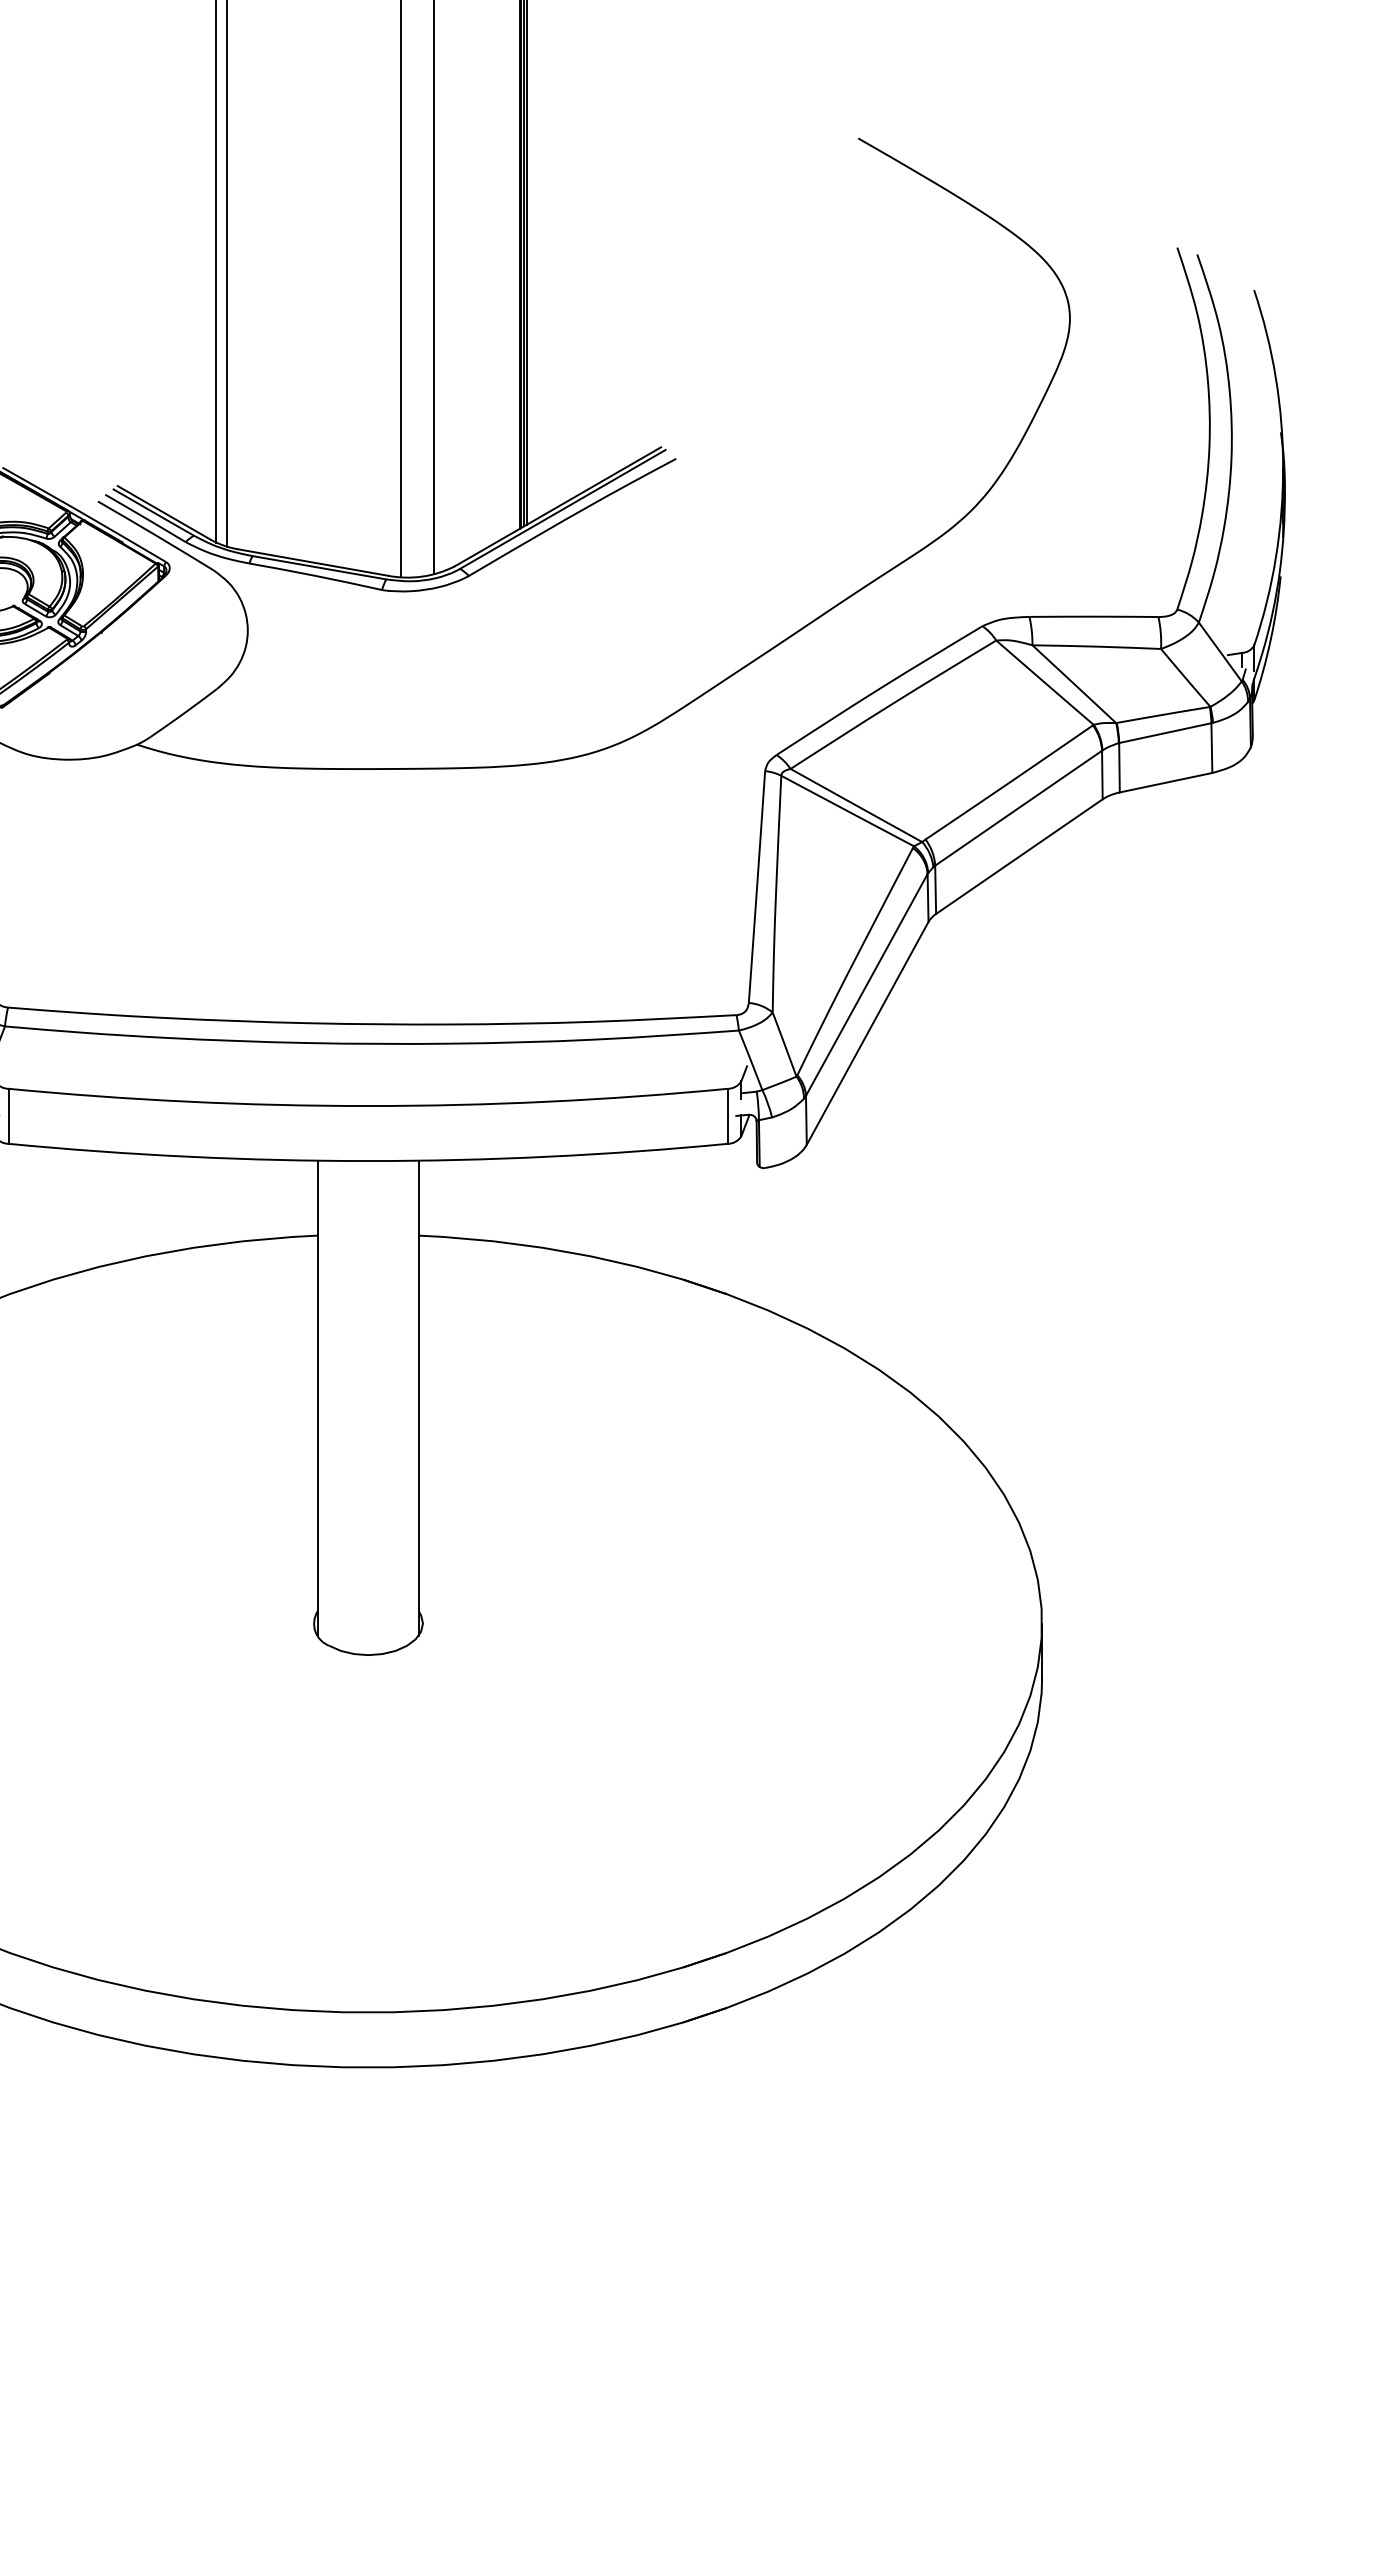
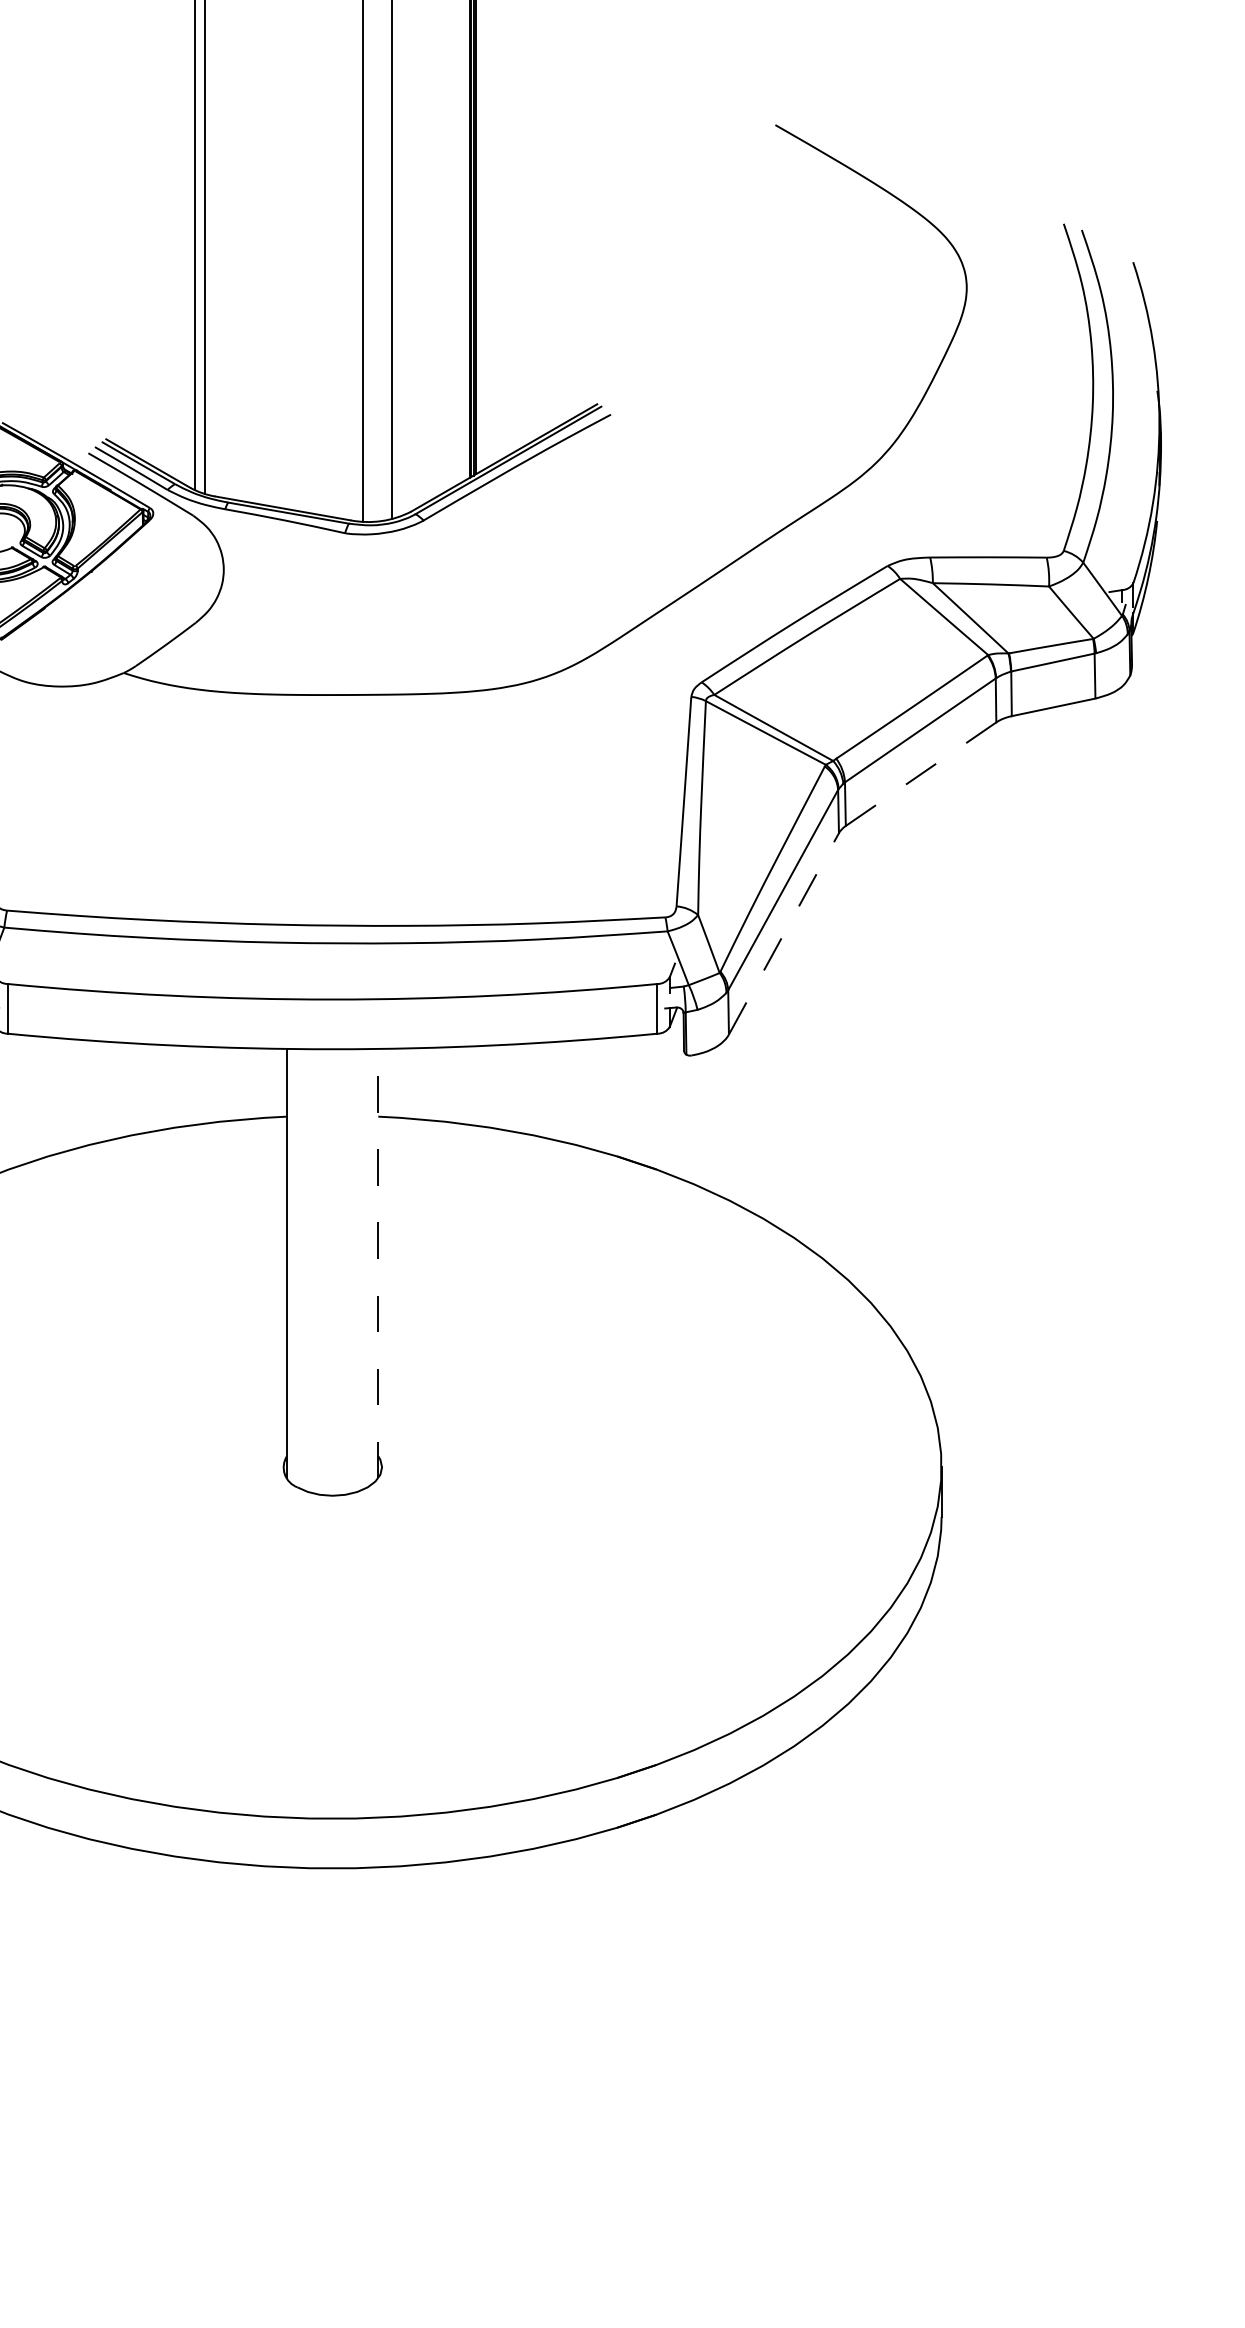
line: (1019, 856) -> (921, 774), solid -> dashed
line: (867, 1033) -> (783, 934), solid -> dashed
line: (418, 1397) -> (378, 1262), solid -> dashed

